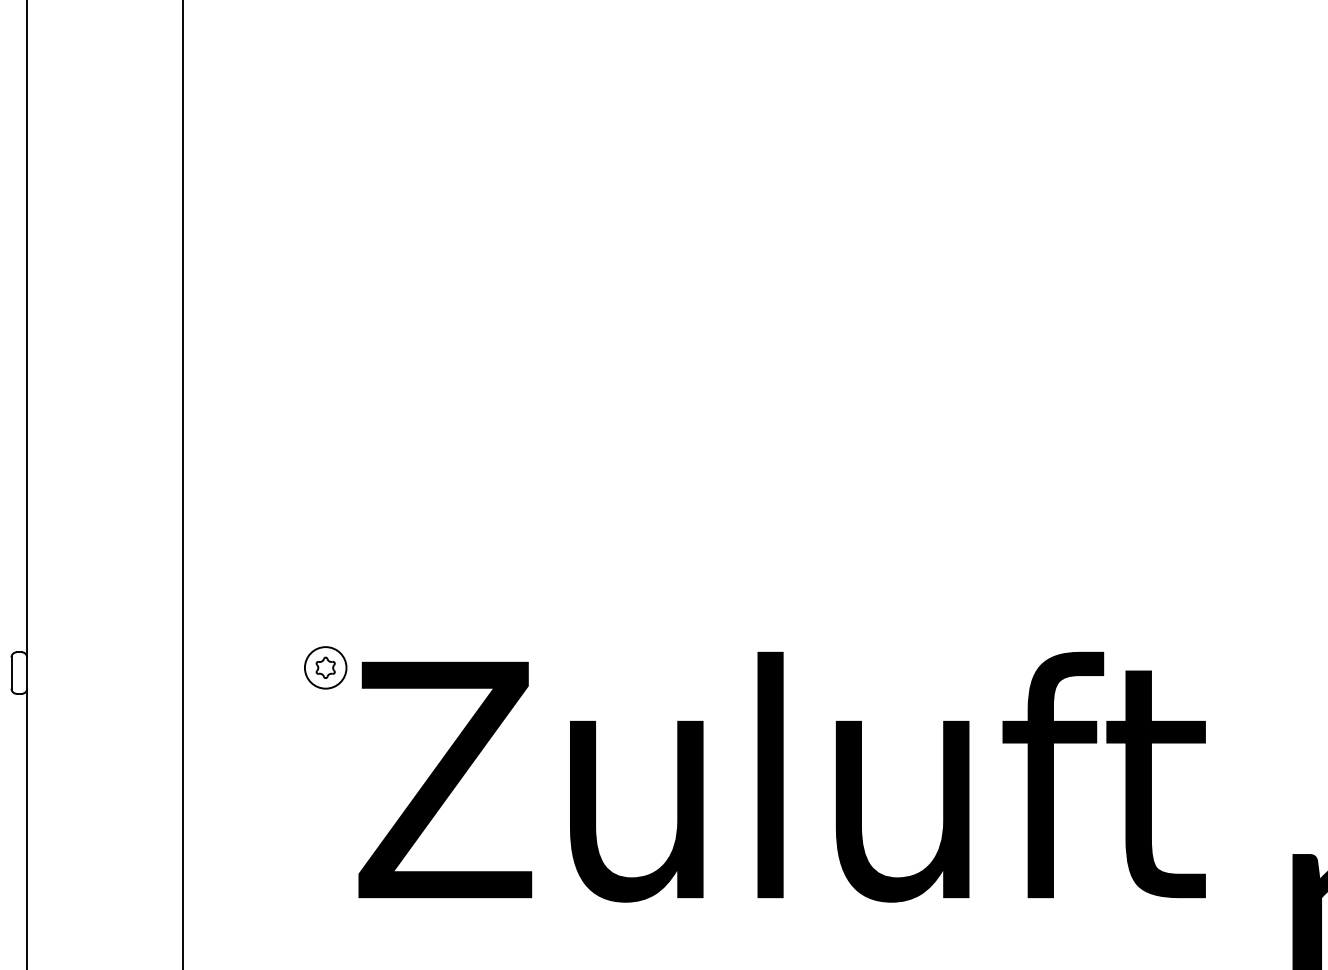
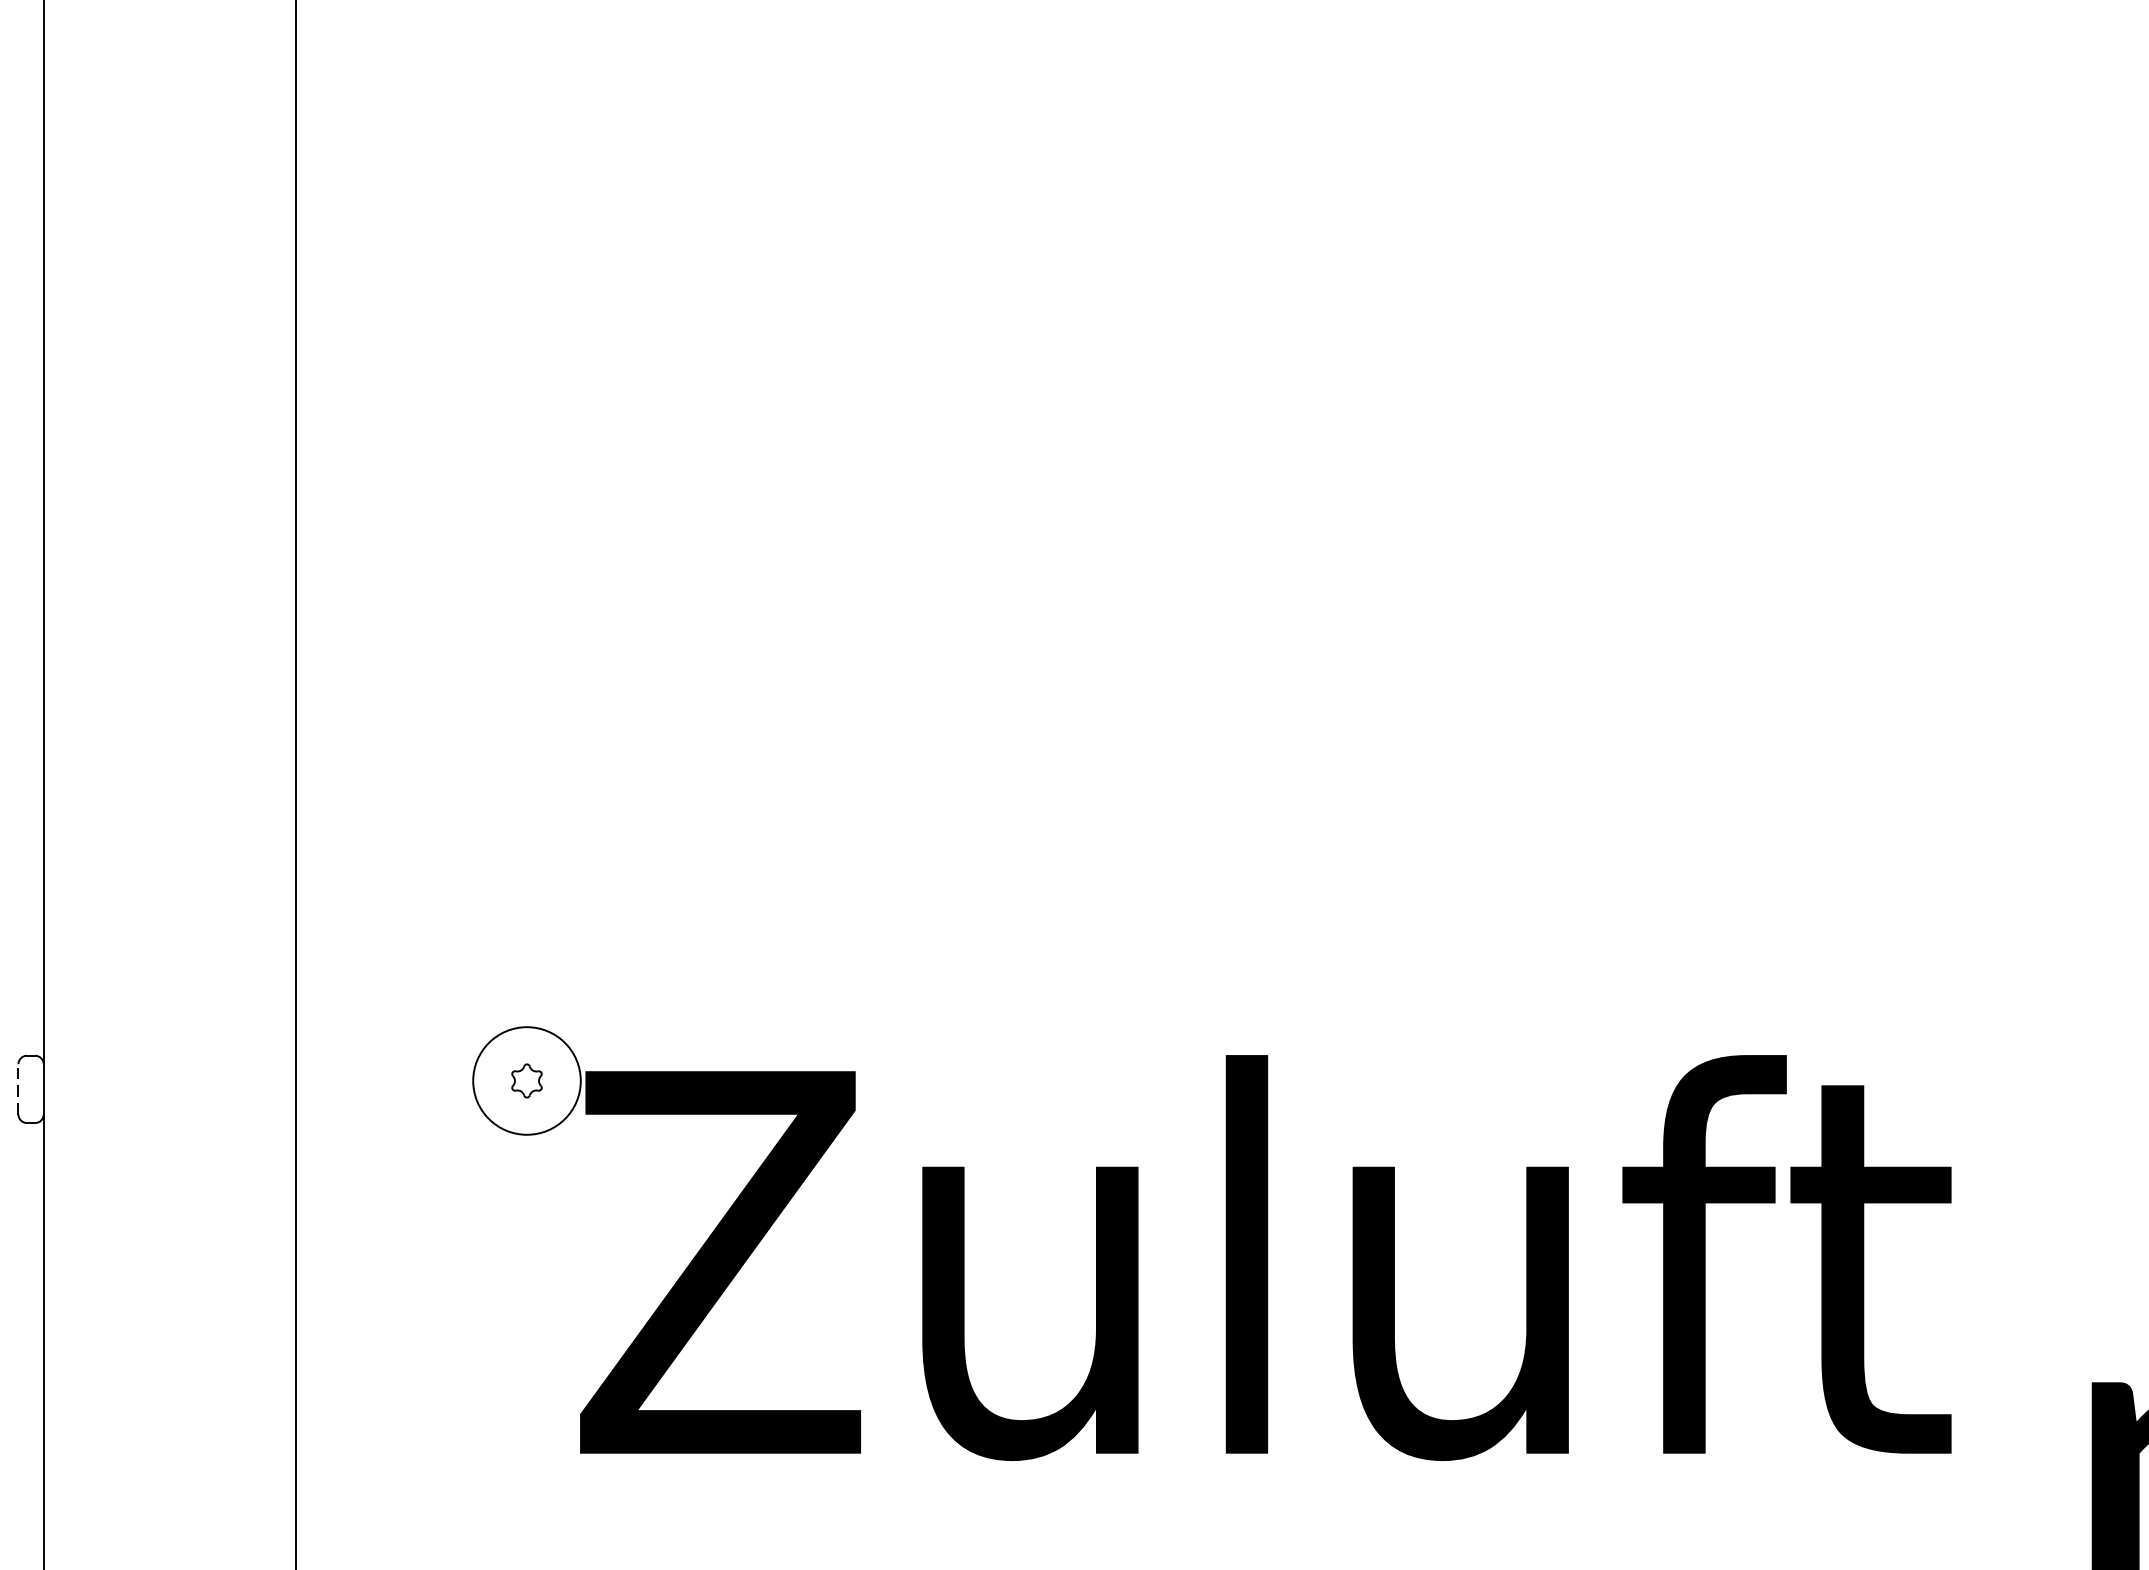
circle: (325, 667) -> (526, 1080), size x1.6
line: (11, 673) -> (18, 1090), solid -> dashed

